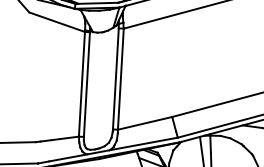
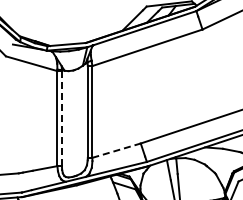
line: (86, 84) -> (61, 118), solid -> dashed
line: (146, 123) -> (117, 150), solid -> dashed

